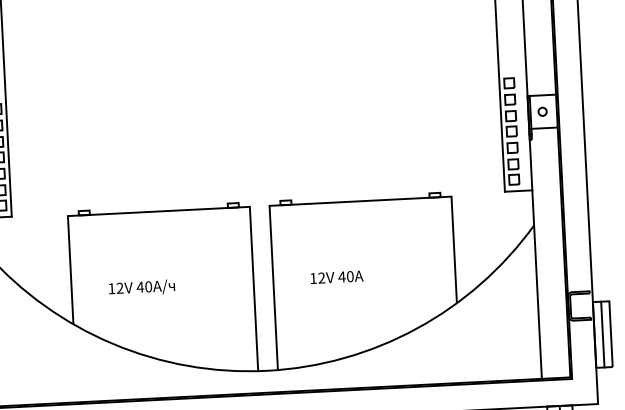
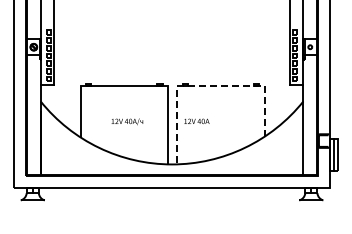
line: (332, 202) -> (207, 85), solid -> dashed
text: (336, 275) -> (196, 120), moved
text: (142, 287) -> (127, 121), moved

